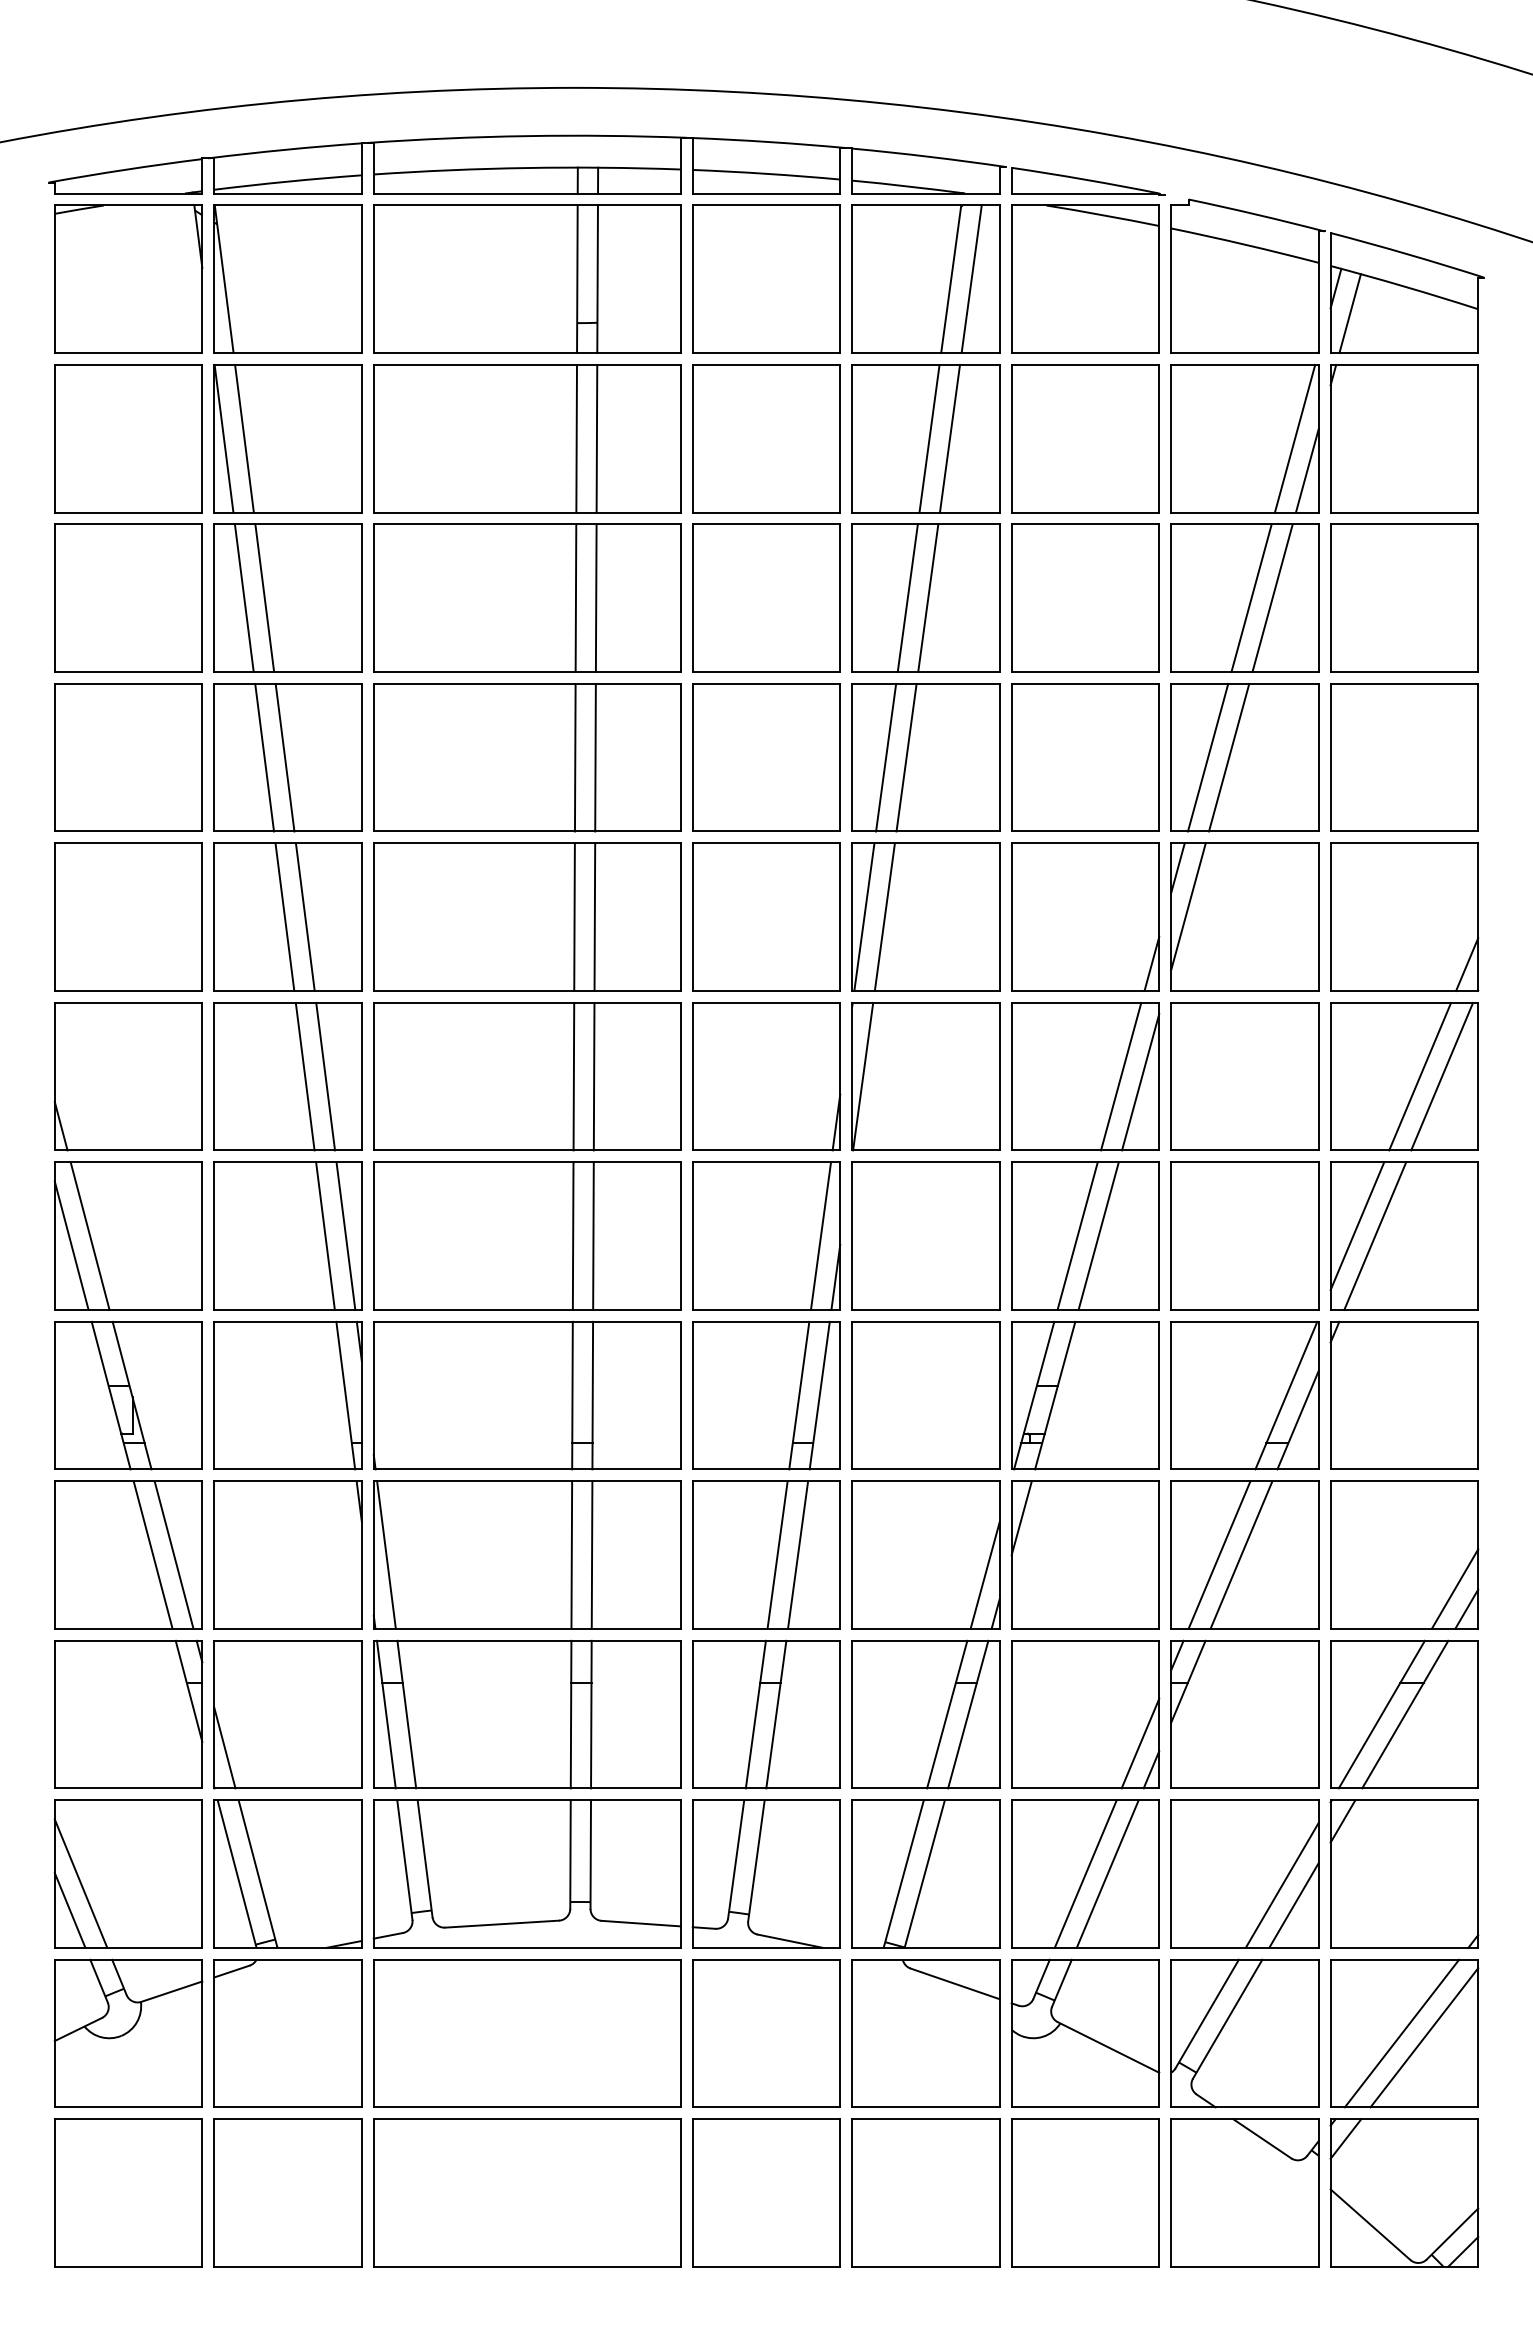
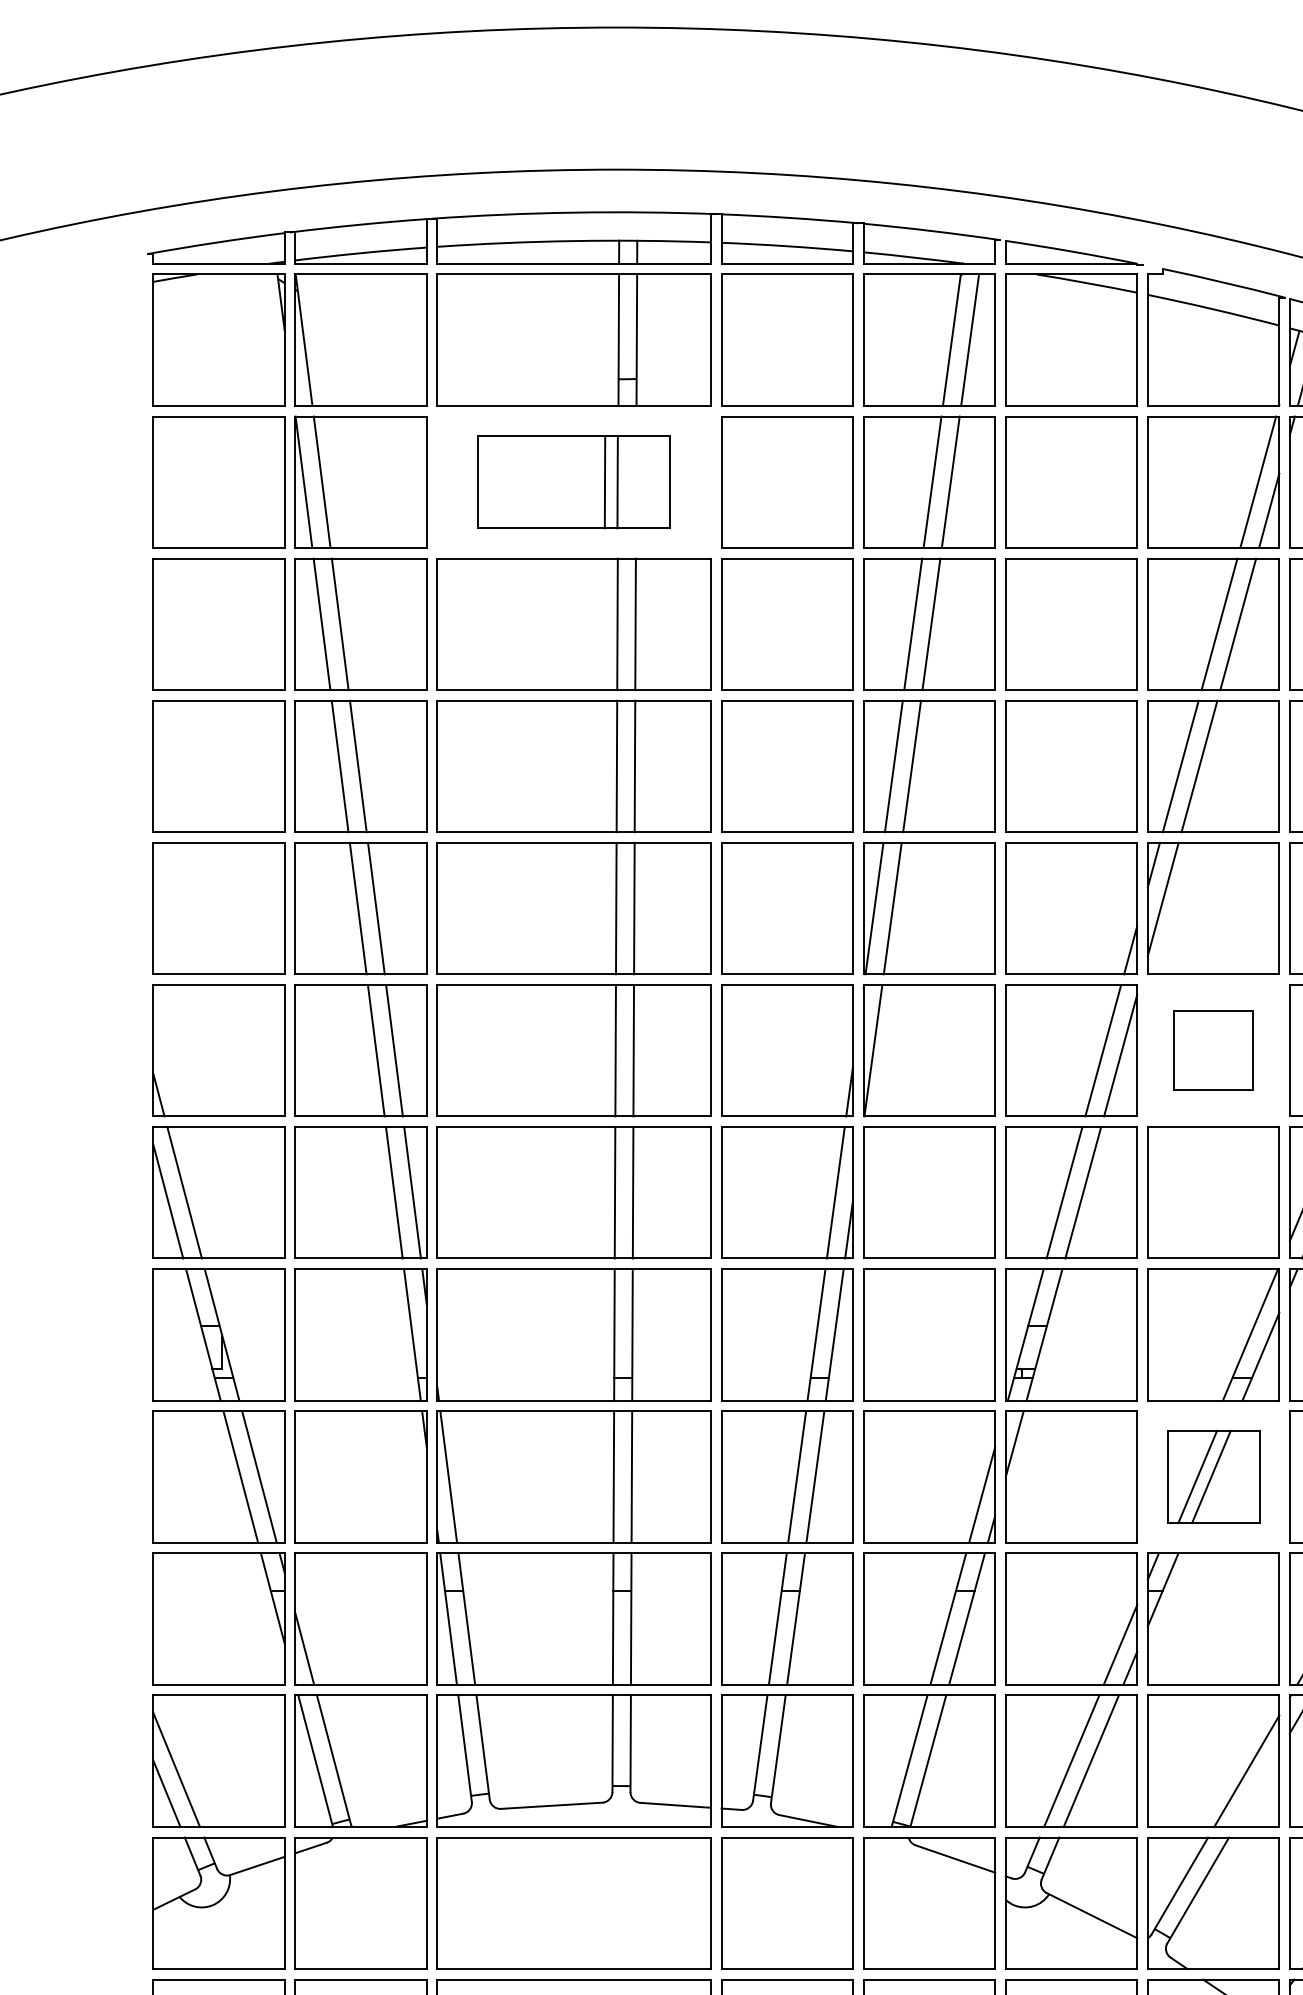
part: (527, 438) -> (574, 482), size x0.7
part: (1244, 1076) -> (1213, 1050), size x0.6
part: (1244, 1554) -> (1213, 1476), size x0.7
line: (1293, 1905) -> (1256, 1789), removed

